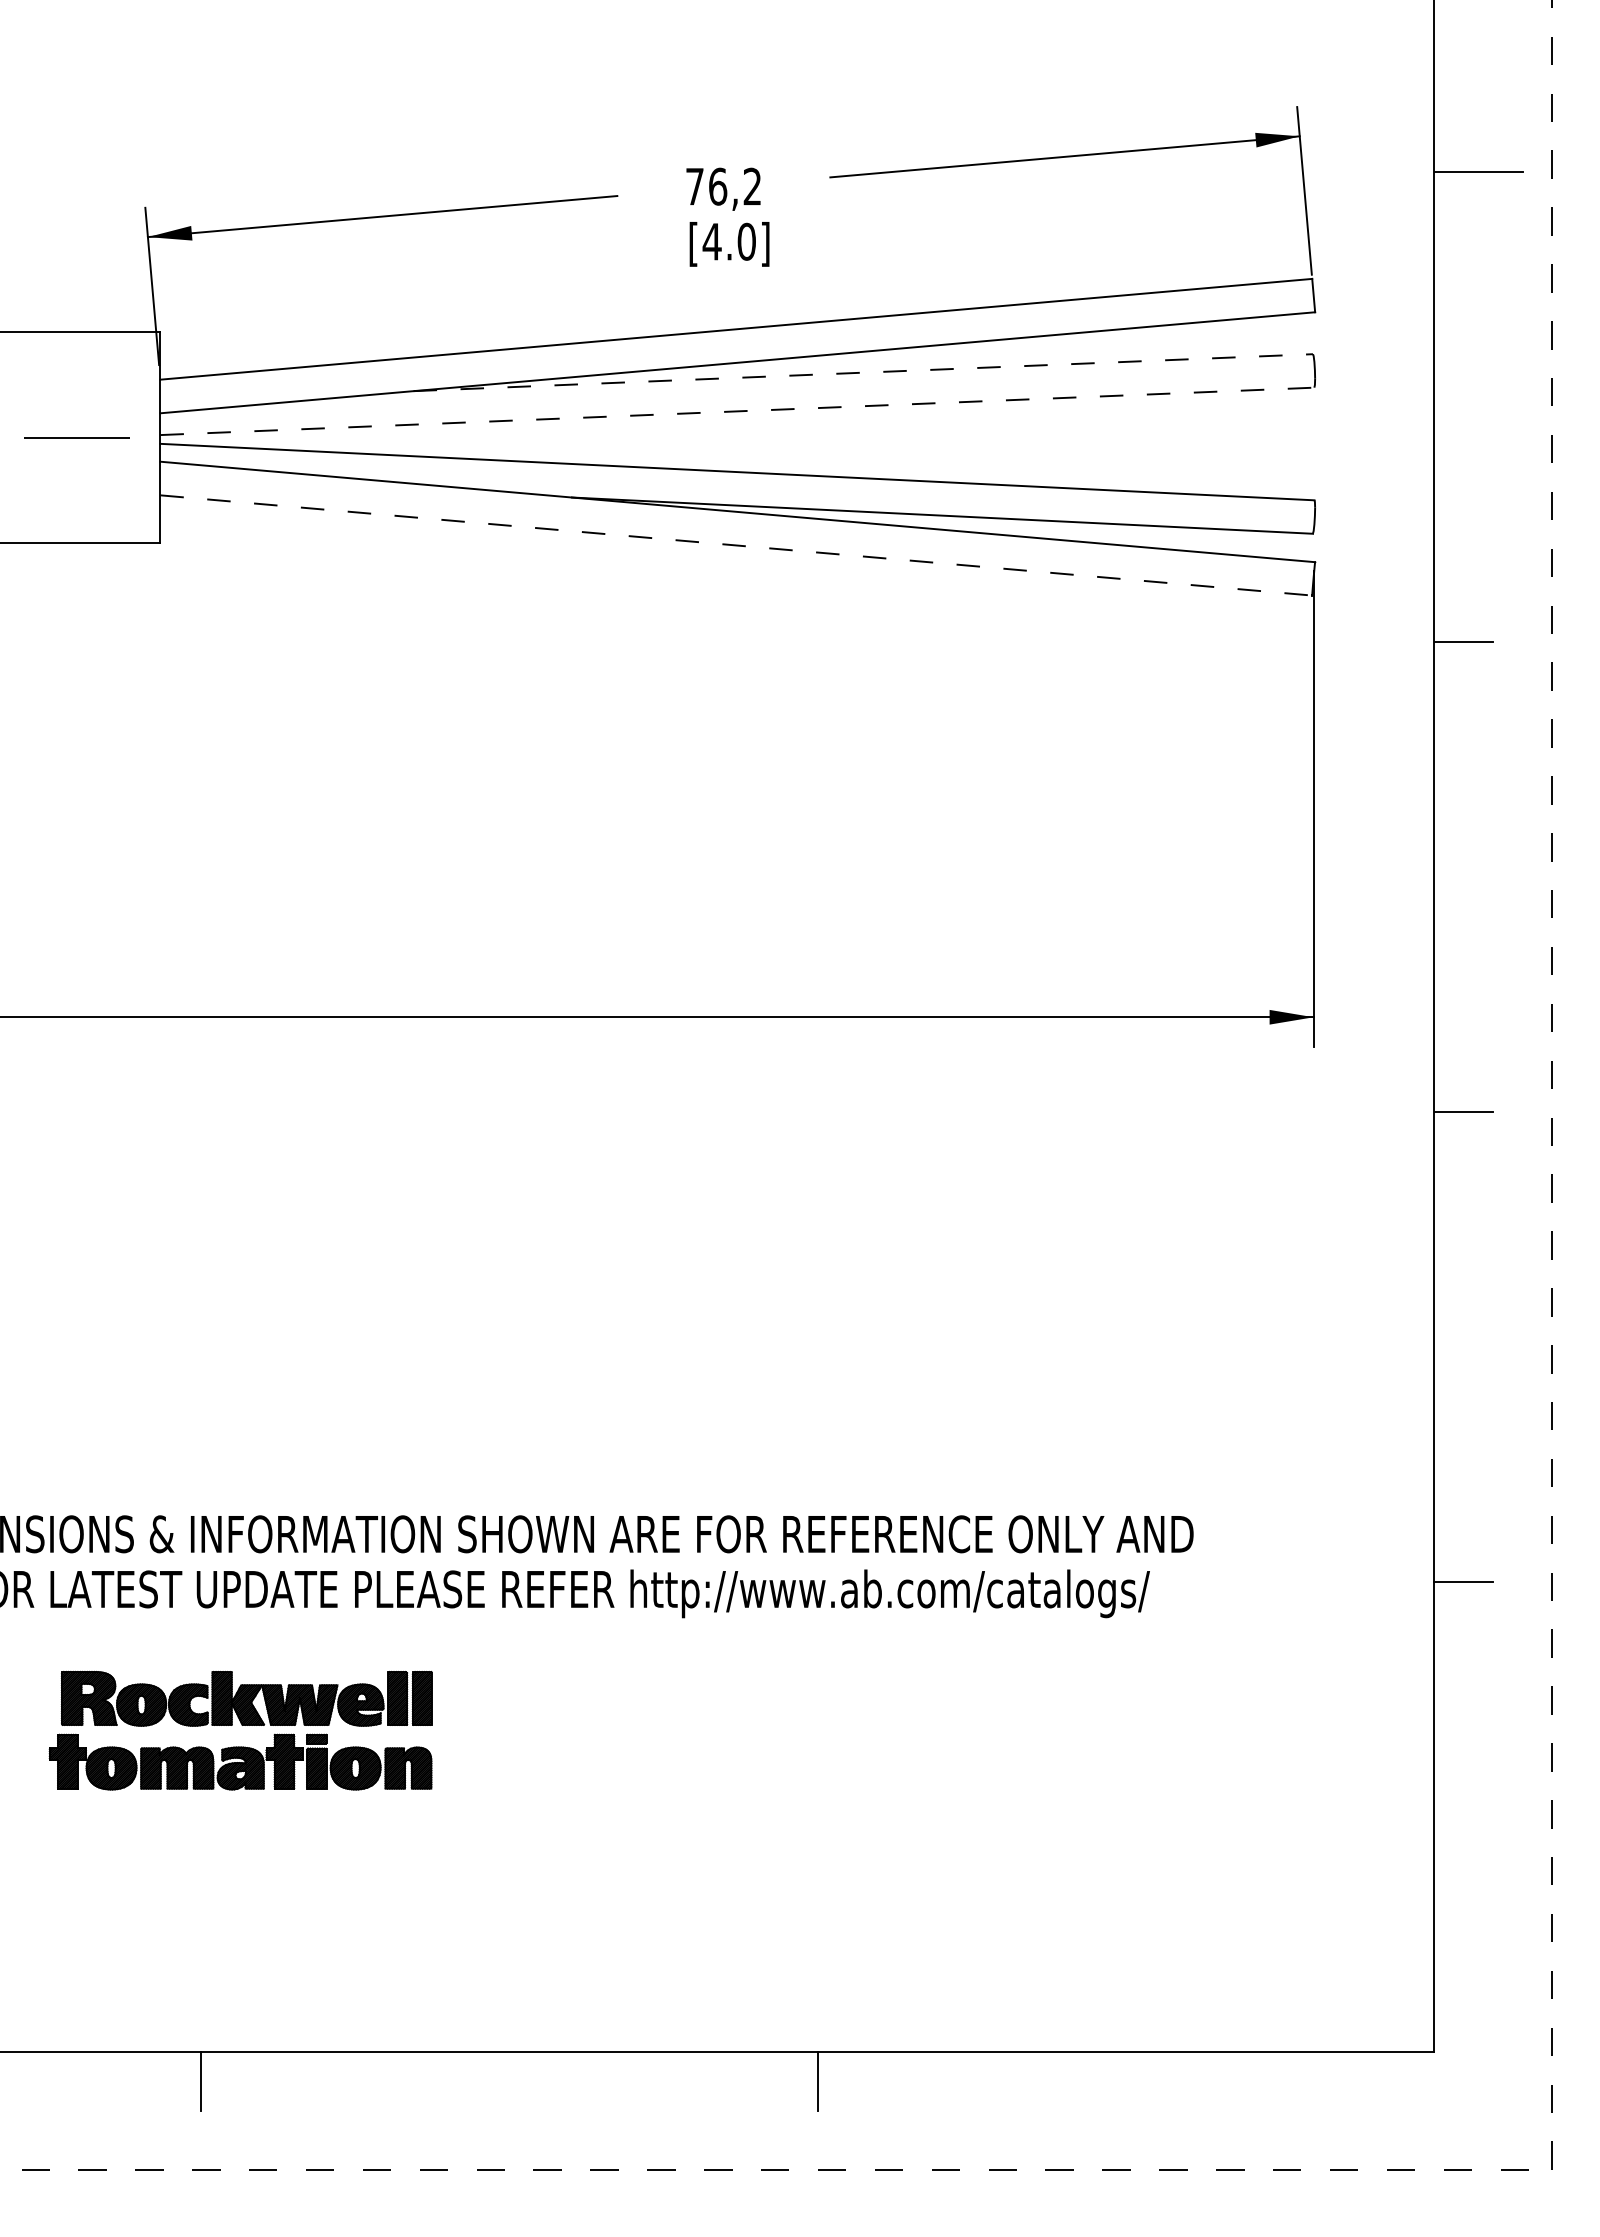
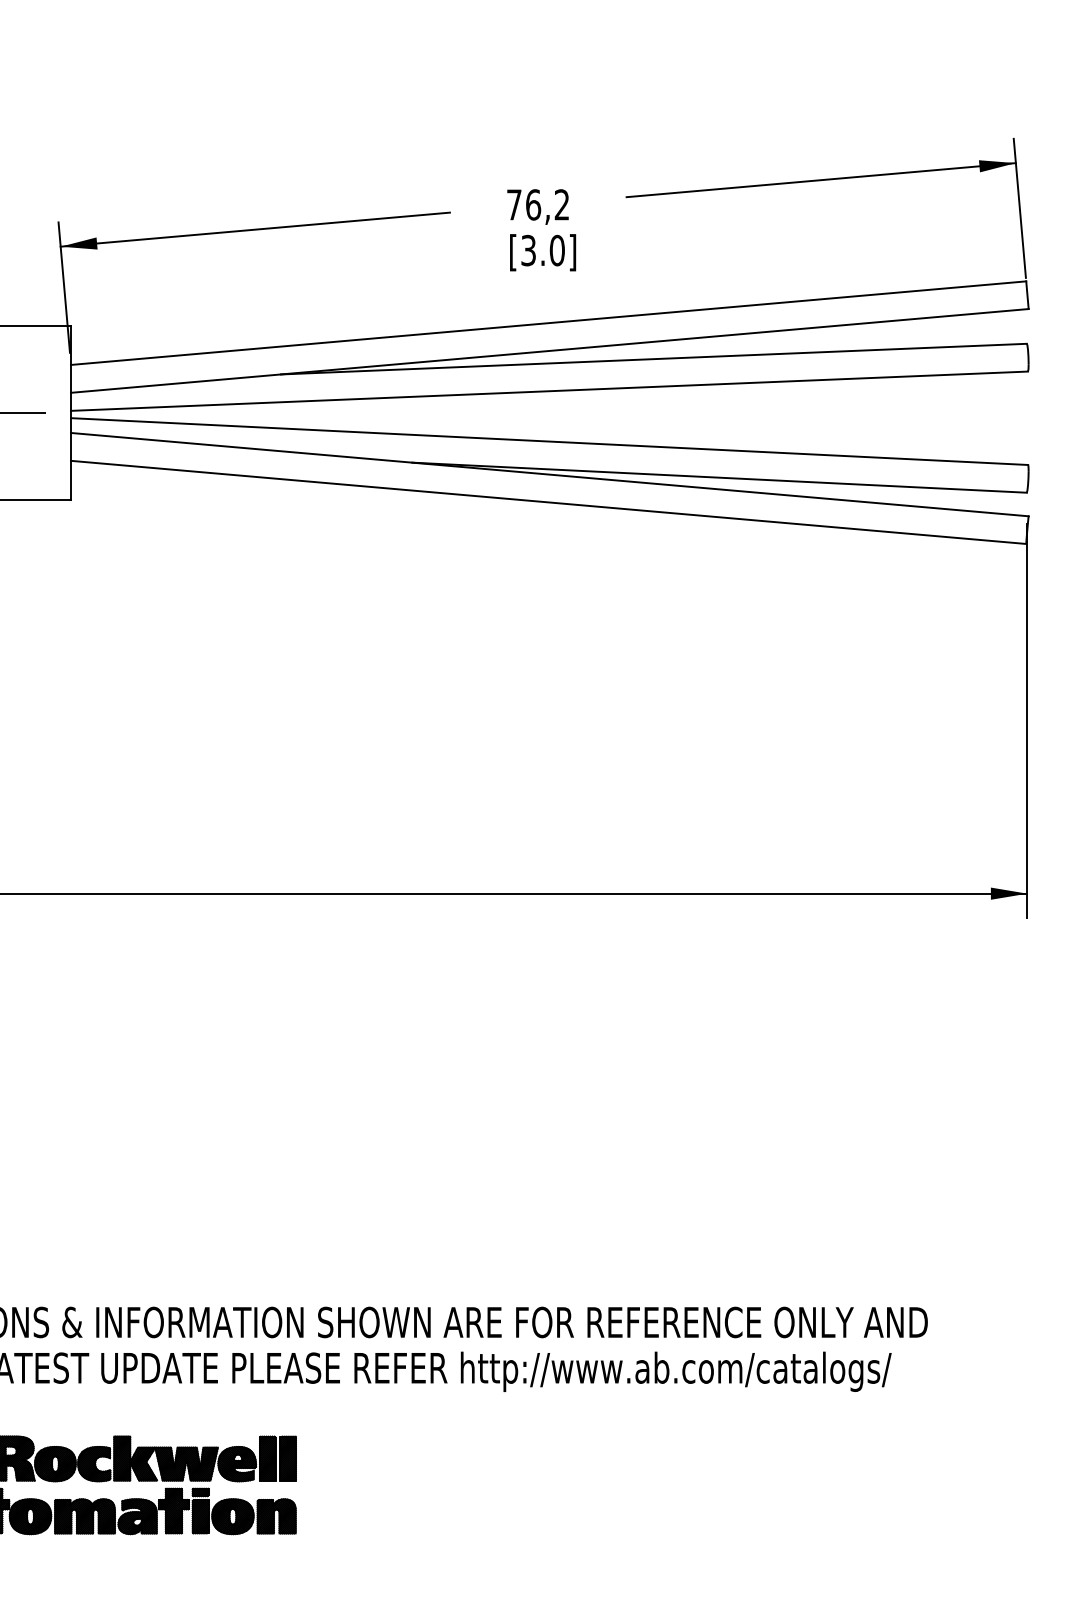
text: (711, 241) -> (528, 250), [4.0] -> [3.0]
line: (863, 372) -> (654, 358), dashed -> solid
line: (737, 411) -> (549, 391), dashed -> solid
line: (736, 545) -> (548, 502), dashed -> solid

